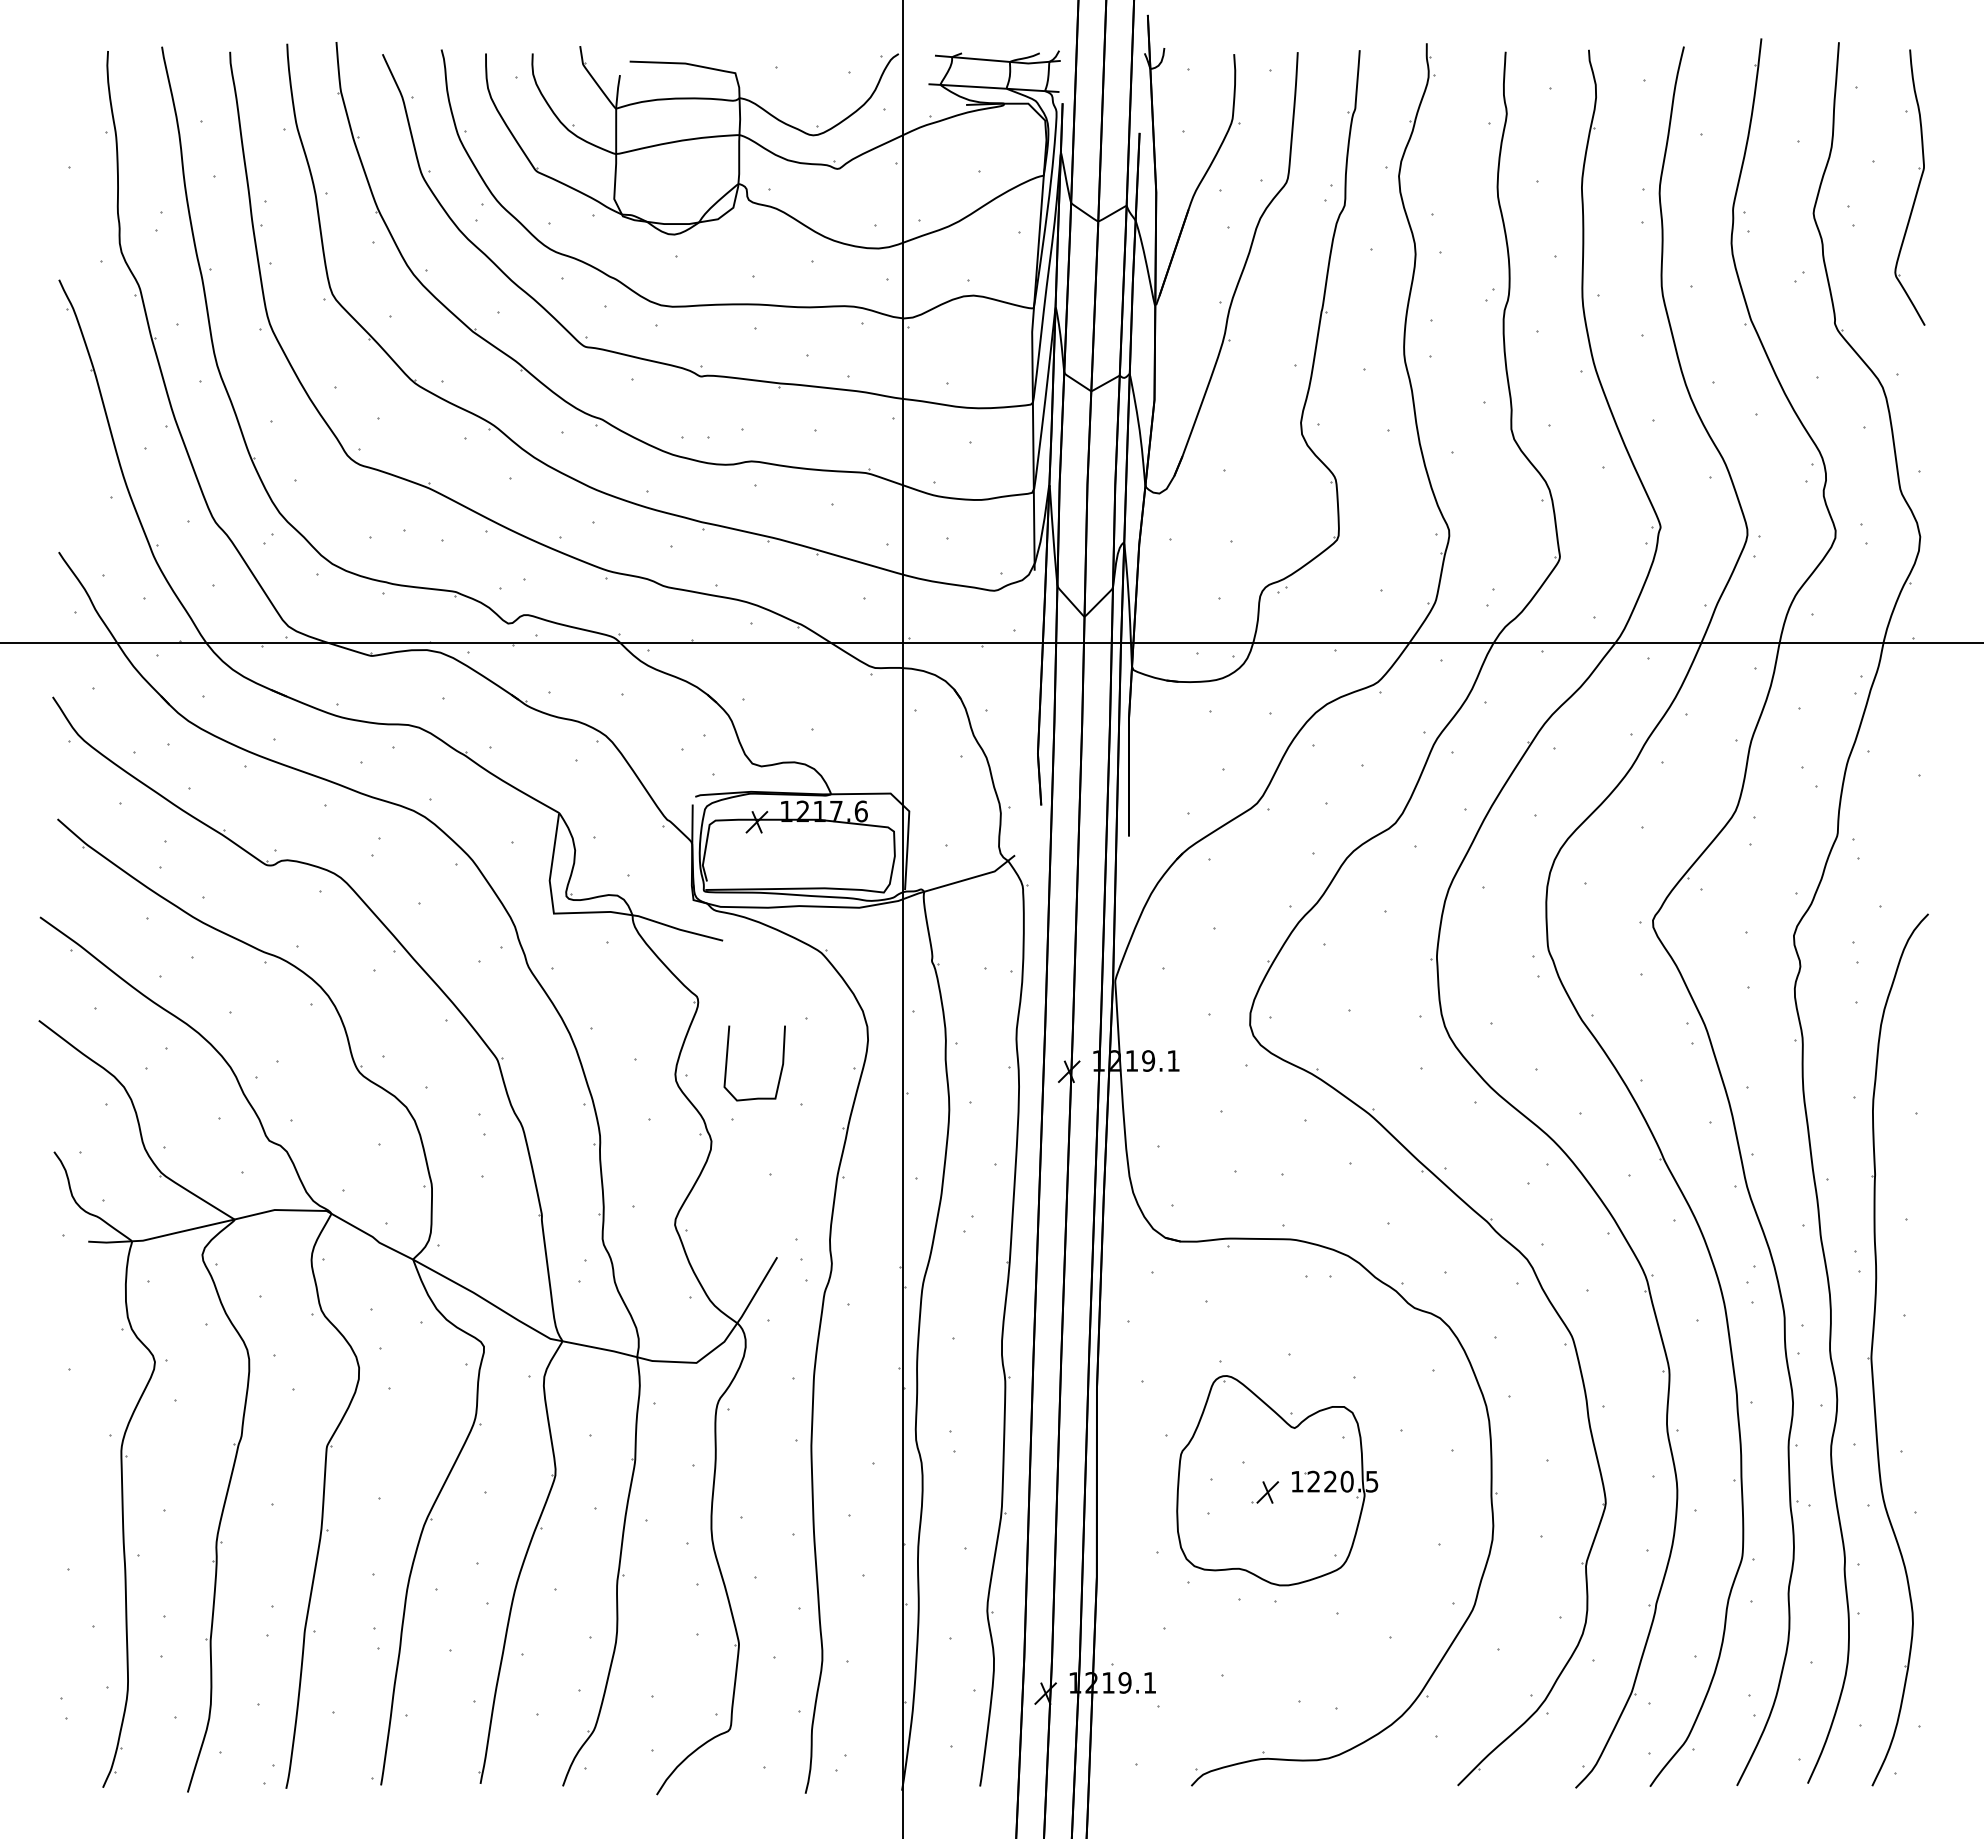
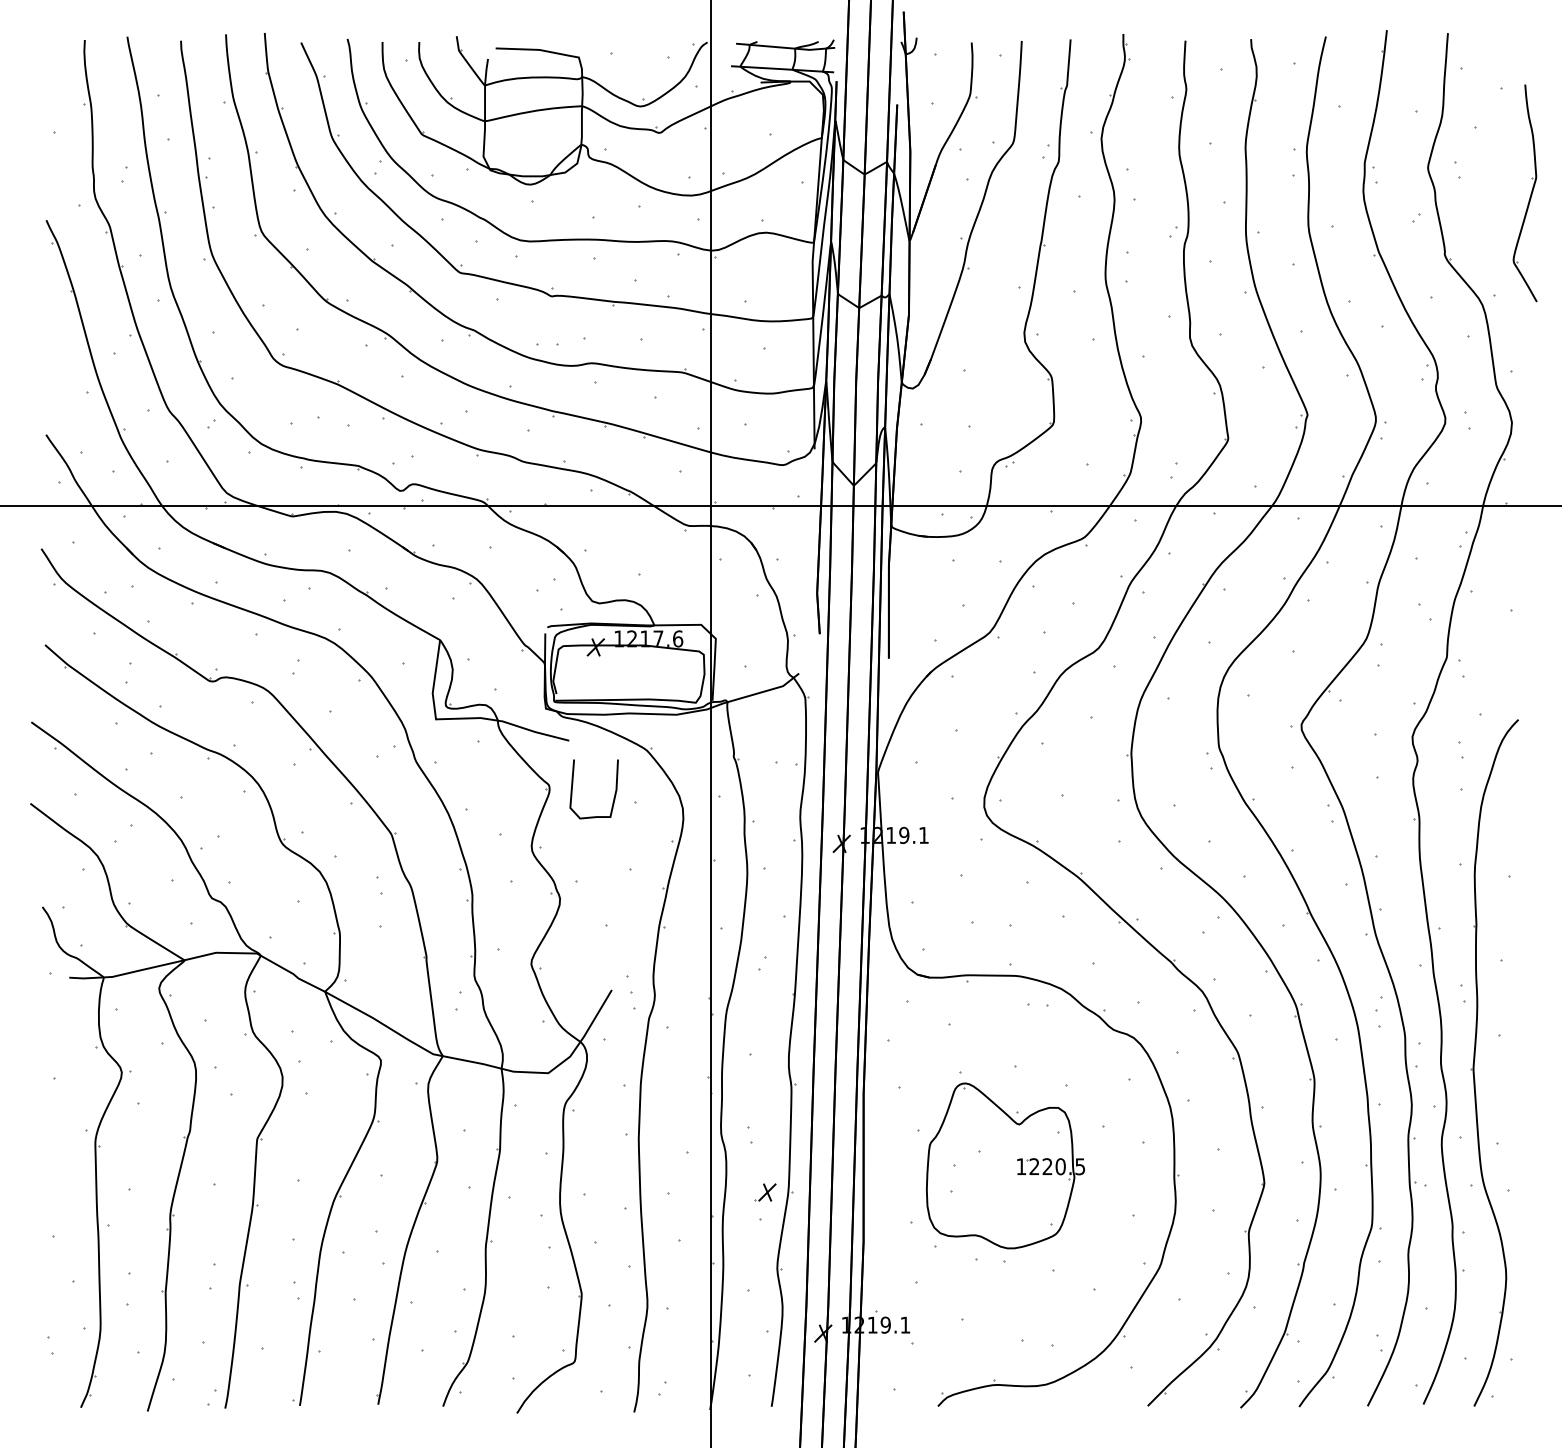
part: (1916, 190) -> (1530, 195), moved
curve: (780, 1070) -> (614, 794), moved
part: (1265, 1492) -> (765, 1192), moved

